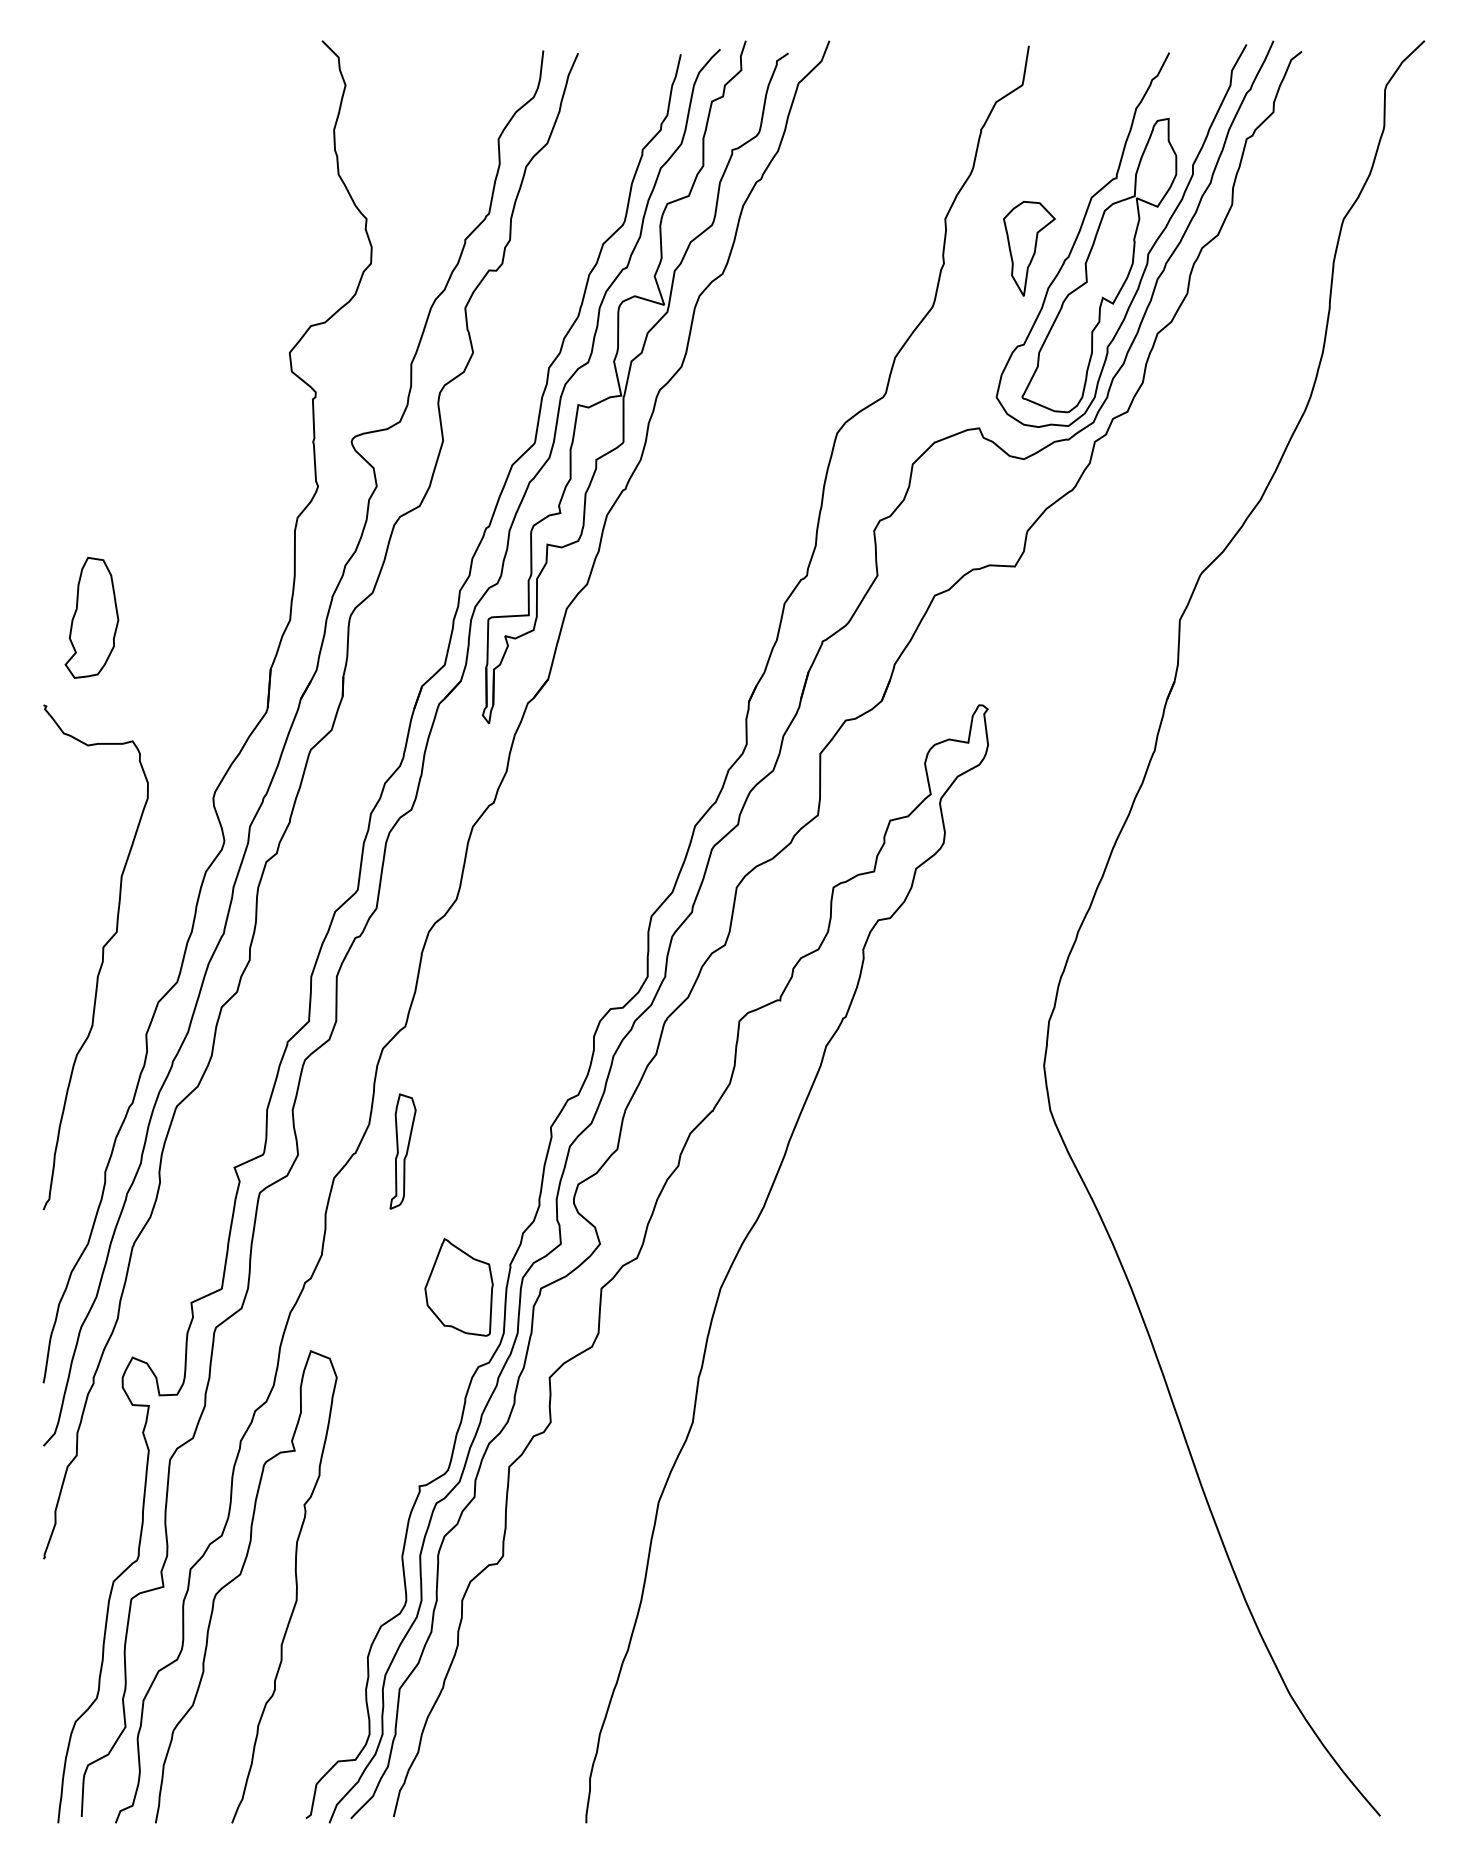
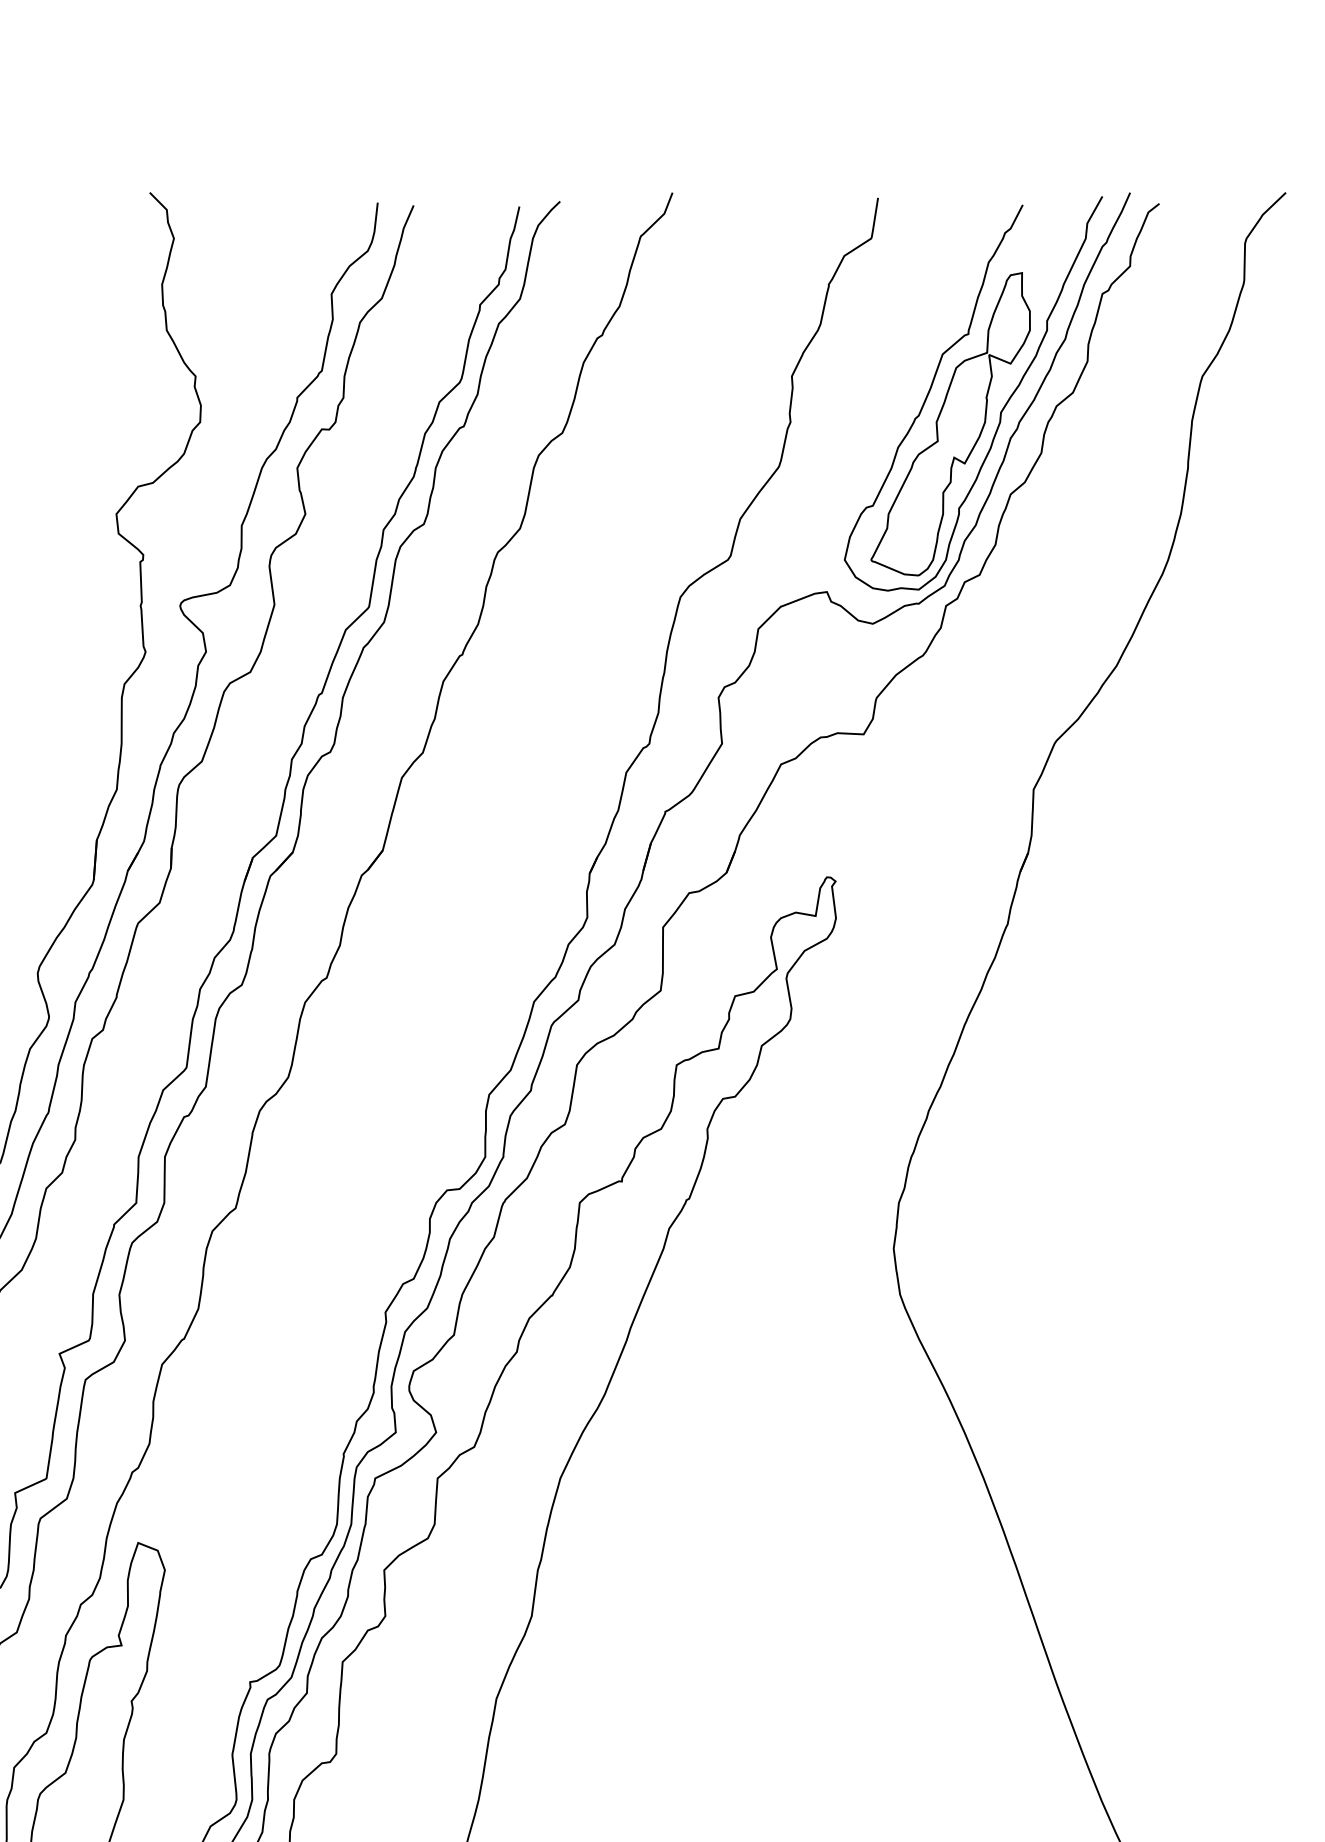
part: (1029, 248) -> (878, 406), removed
part: (628, 381) -> (465, 543), removed
part: (402, 1151) -> (232, 1337), removed
part: (458, 1286) -> (290, 1476), removed

